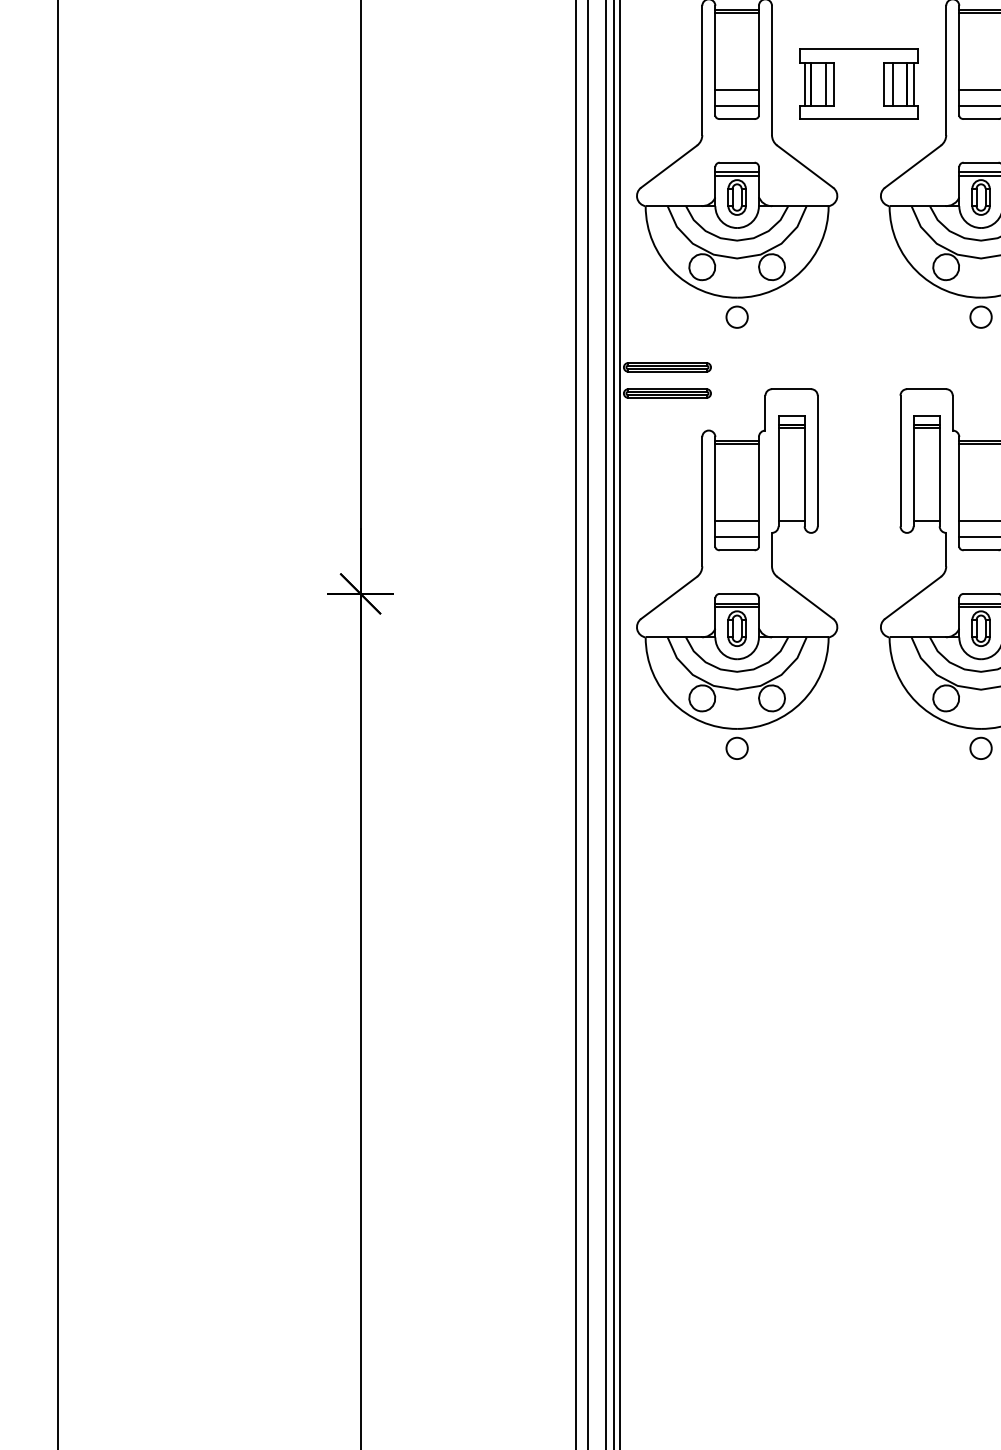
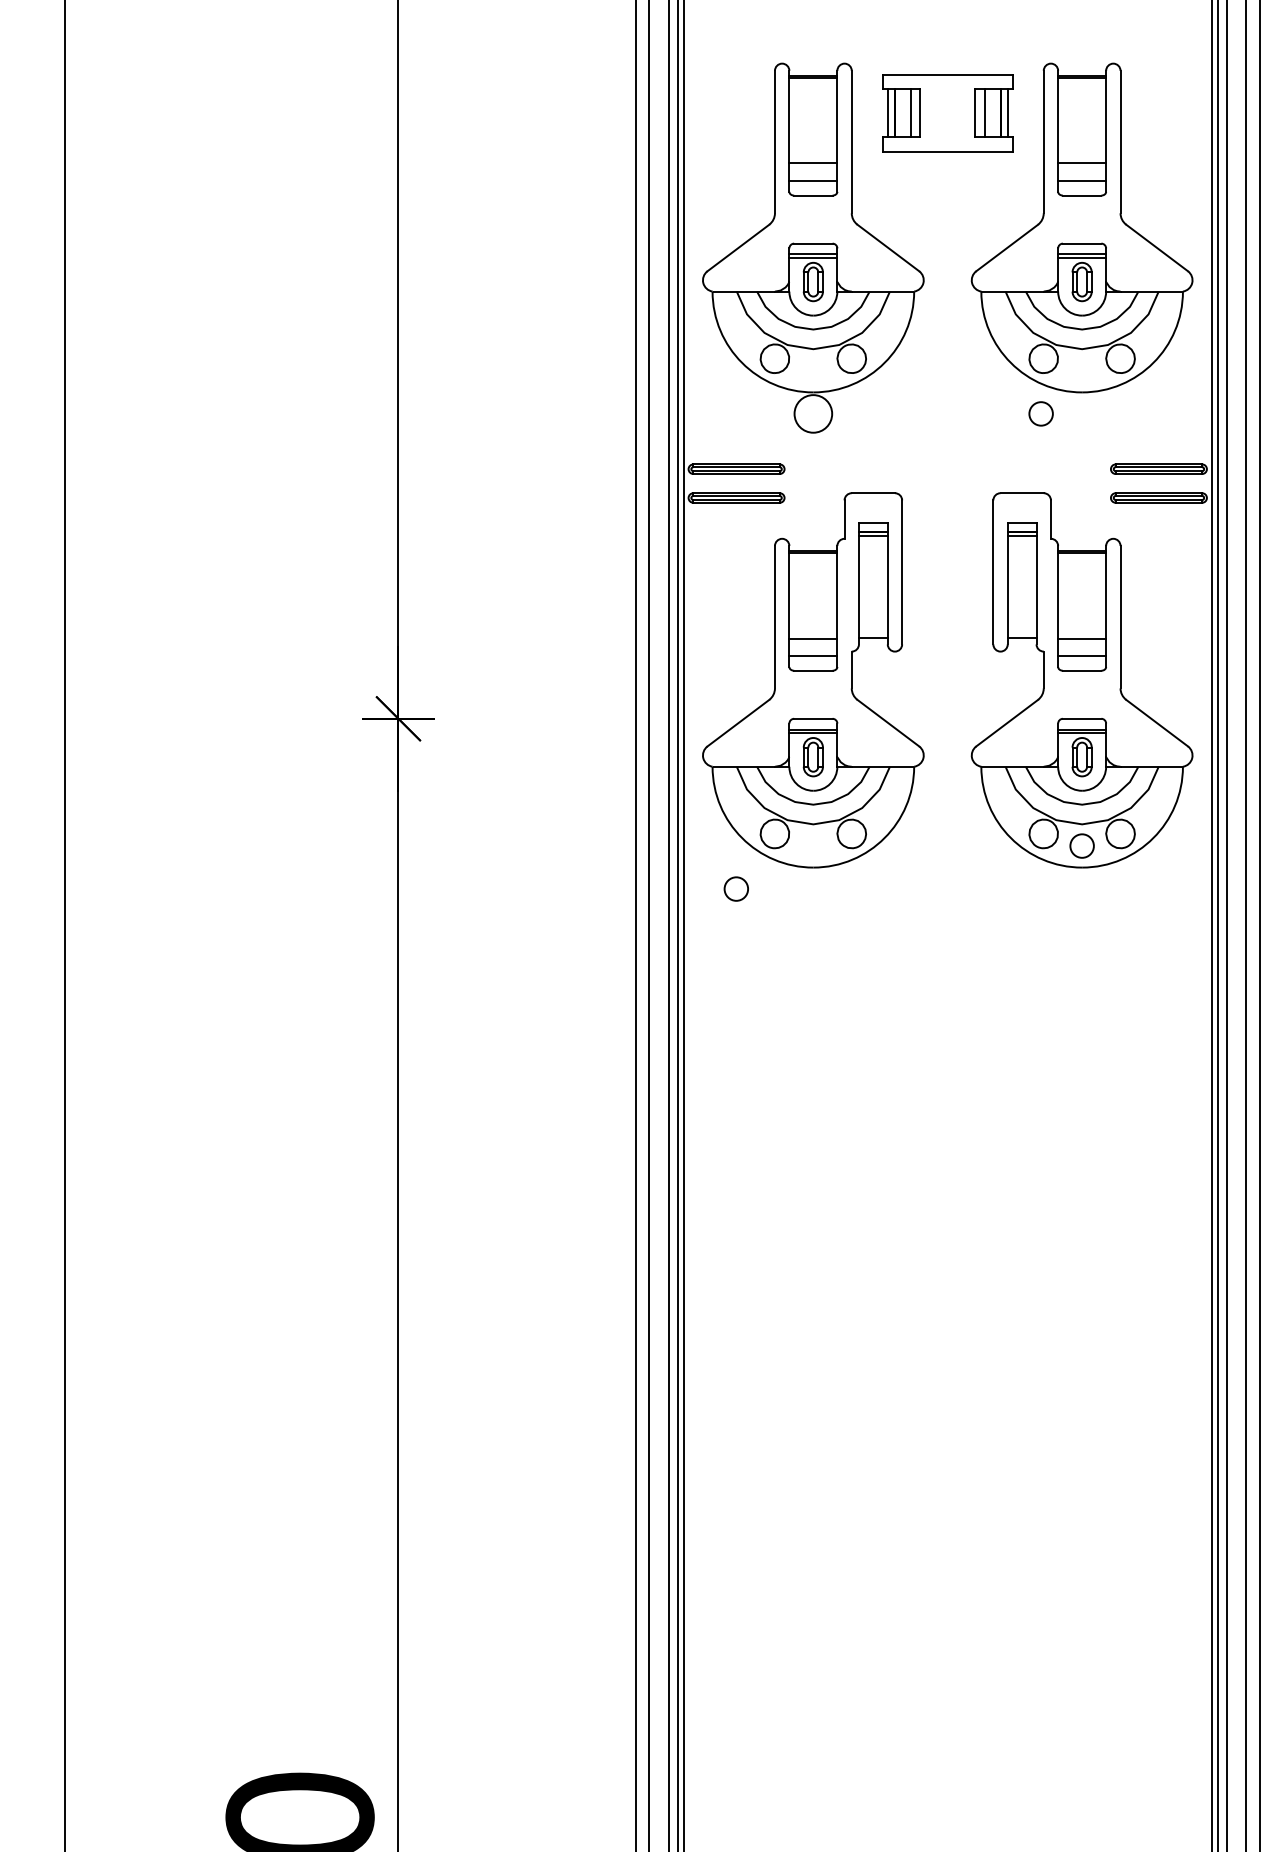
part: (858, 84) -> (947, 113), moved
circle: (737, 316) -> (813, 413), size x1.6
circle: (980, 316) -> (1040, 413), moved
circle: (736, 747) -> (735, 888), moved
circle: (980, 747) -> (1081, 845), moved

